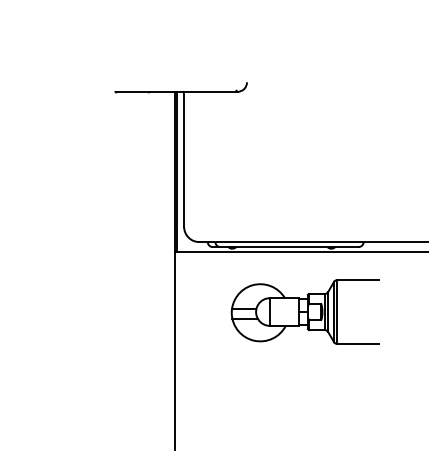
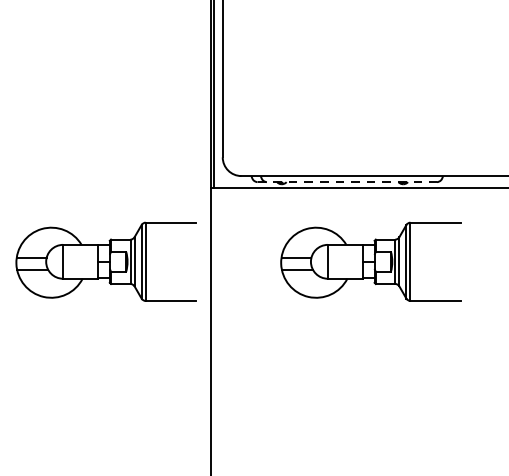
line: (286, 247) -> (348, 182), solid -> dashed
part: (88, 311) -> (105, 261), added

